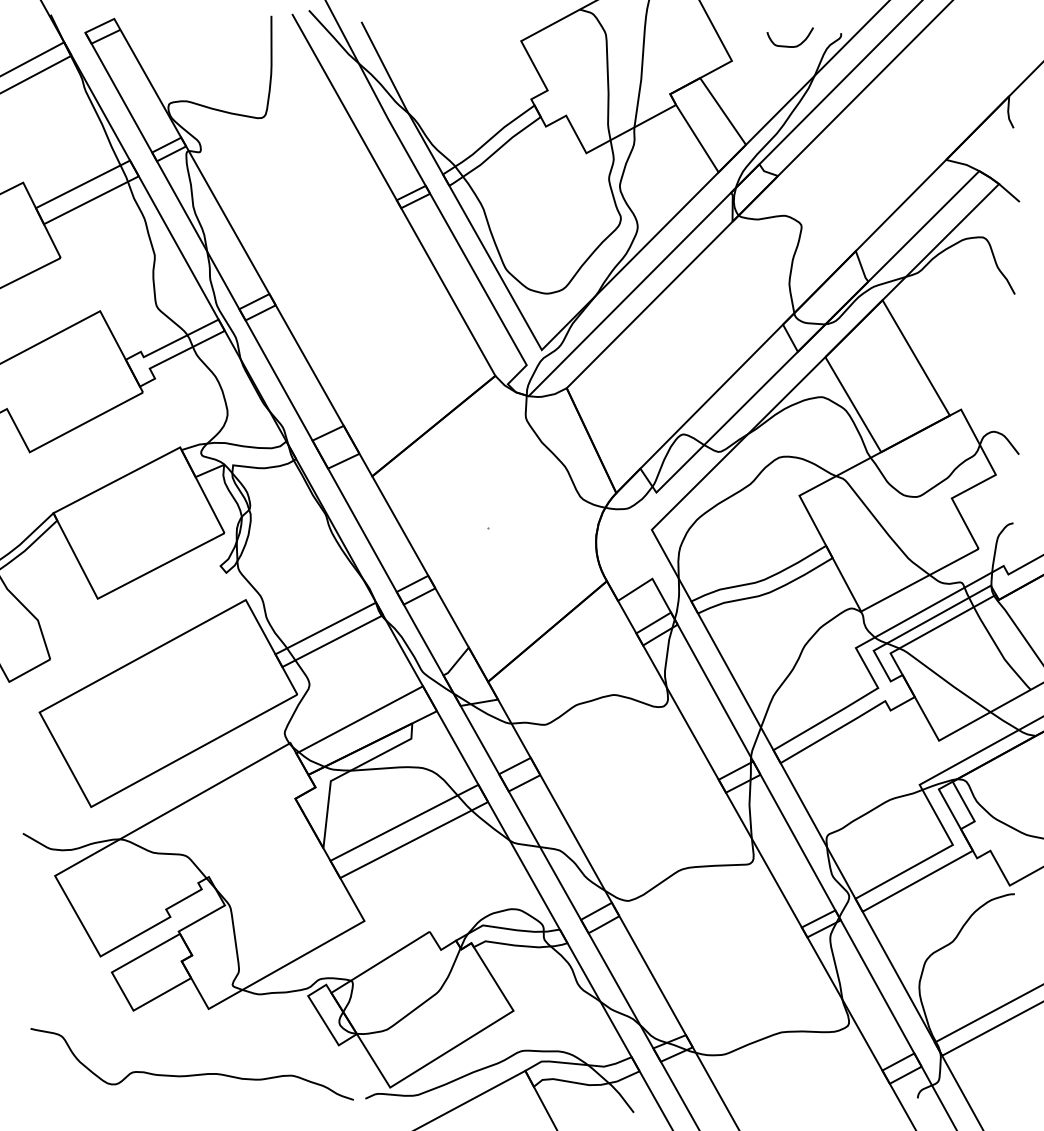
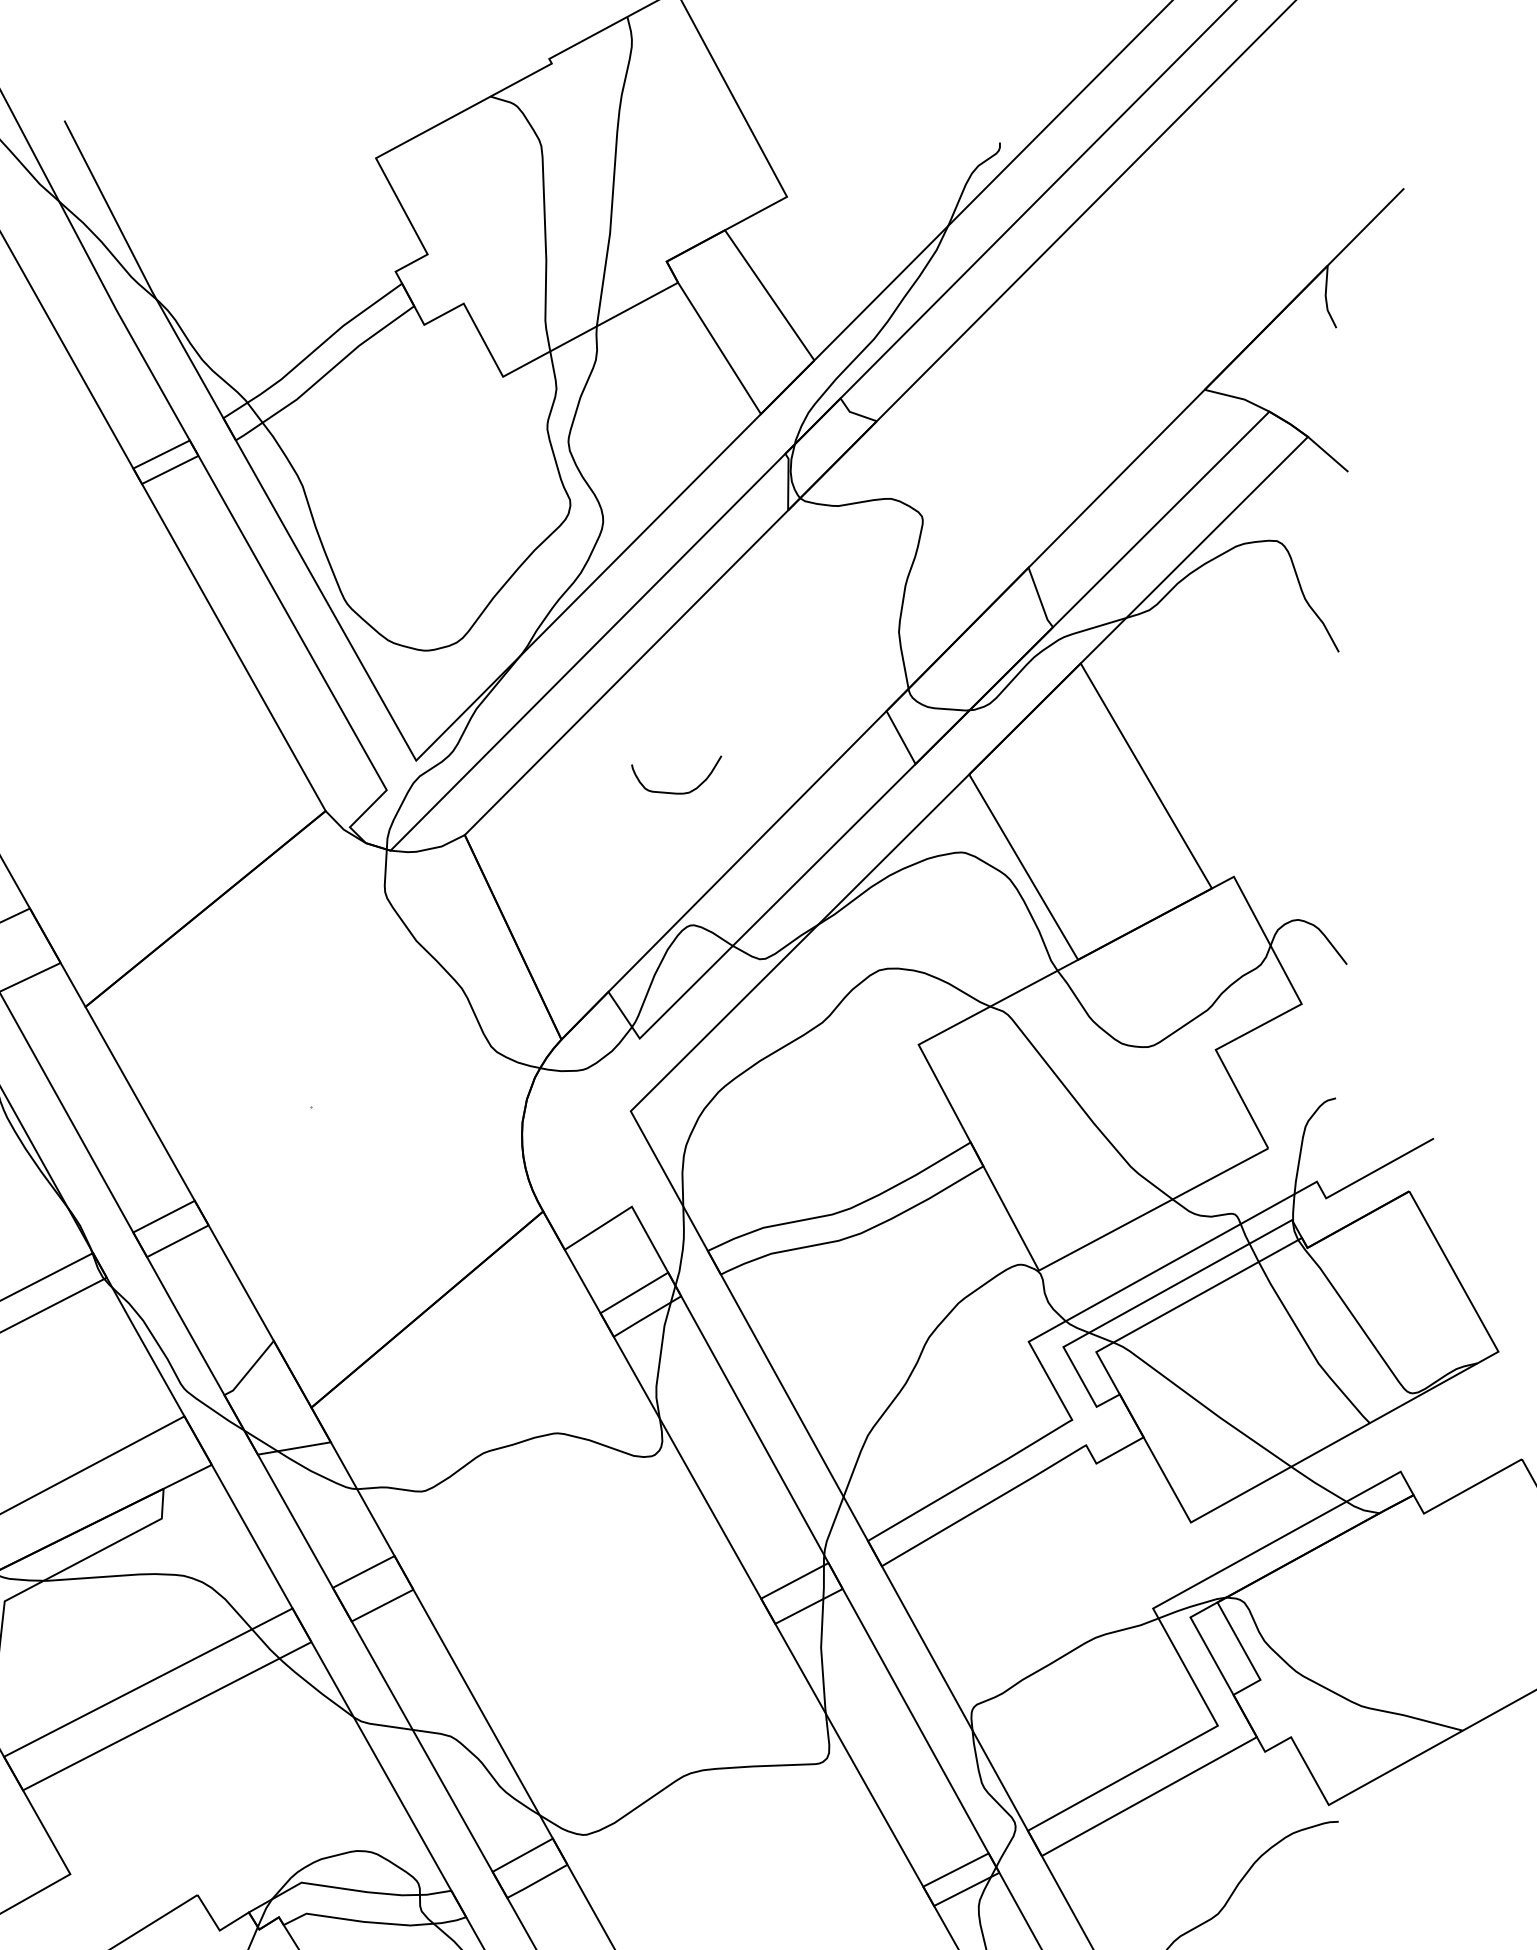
curve: (788, 45) -> (672, 790), moved

